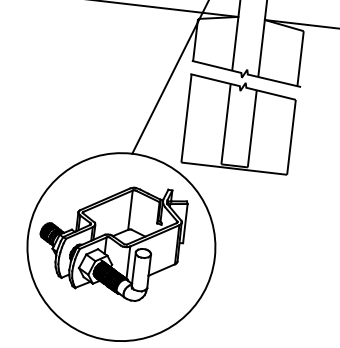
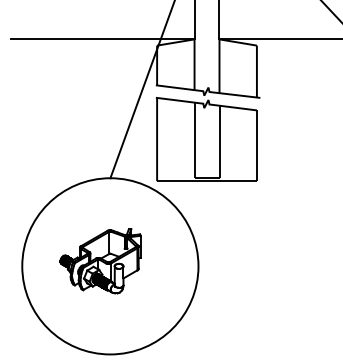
part: (111, 239) -> (100, 260), size x0.6

